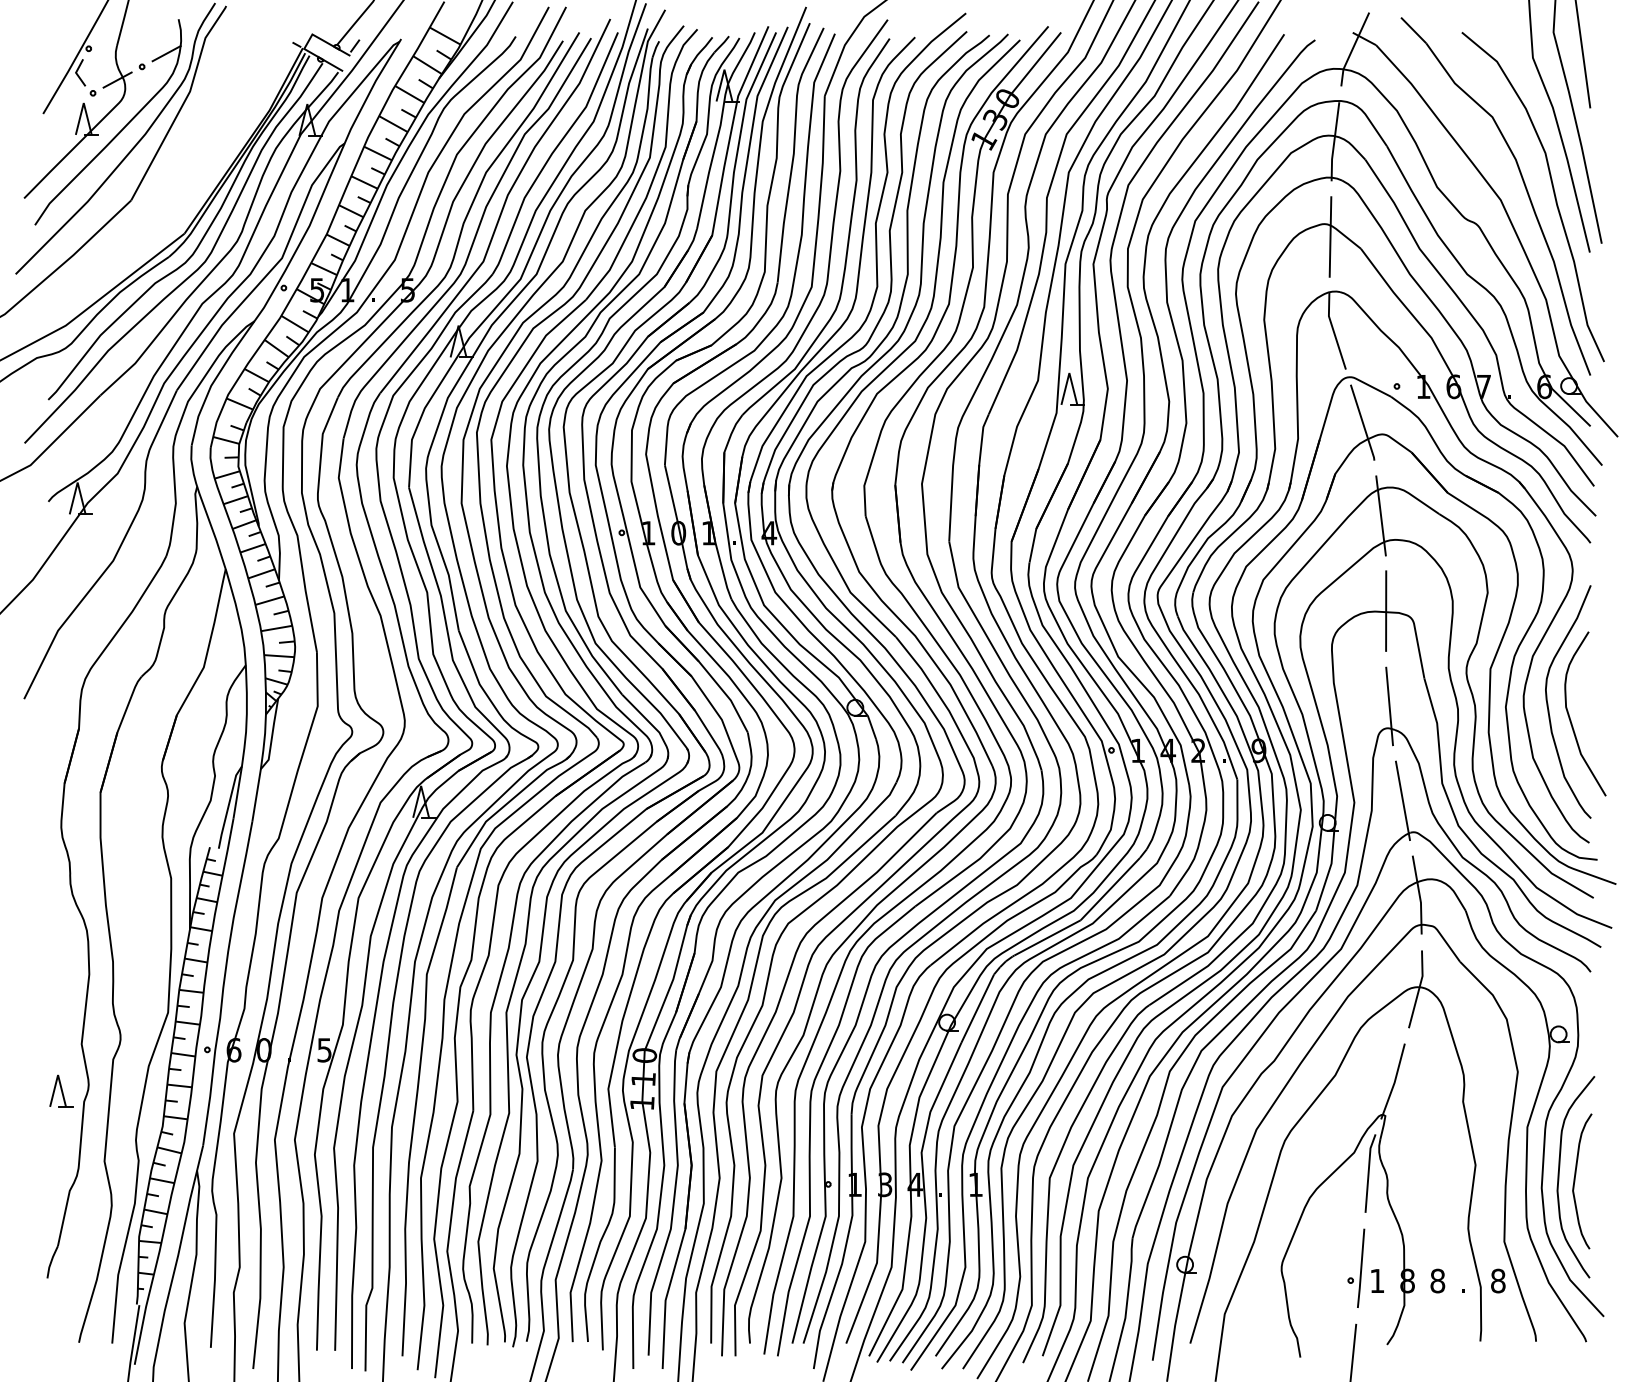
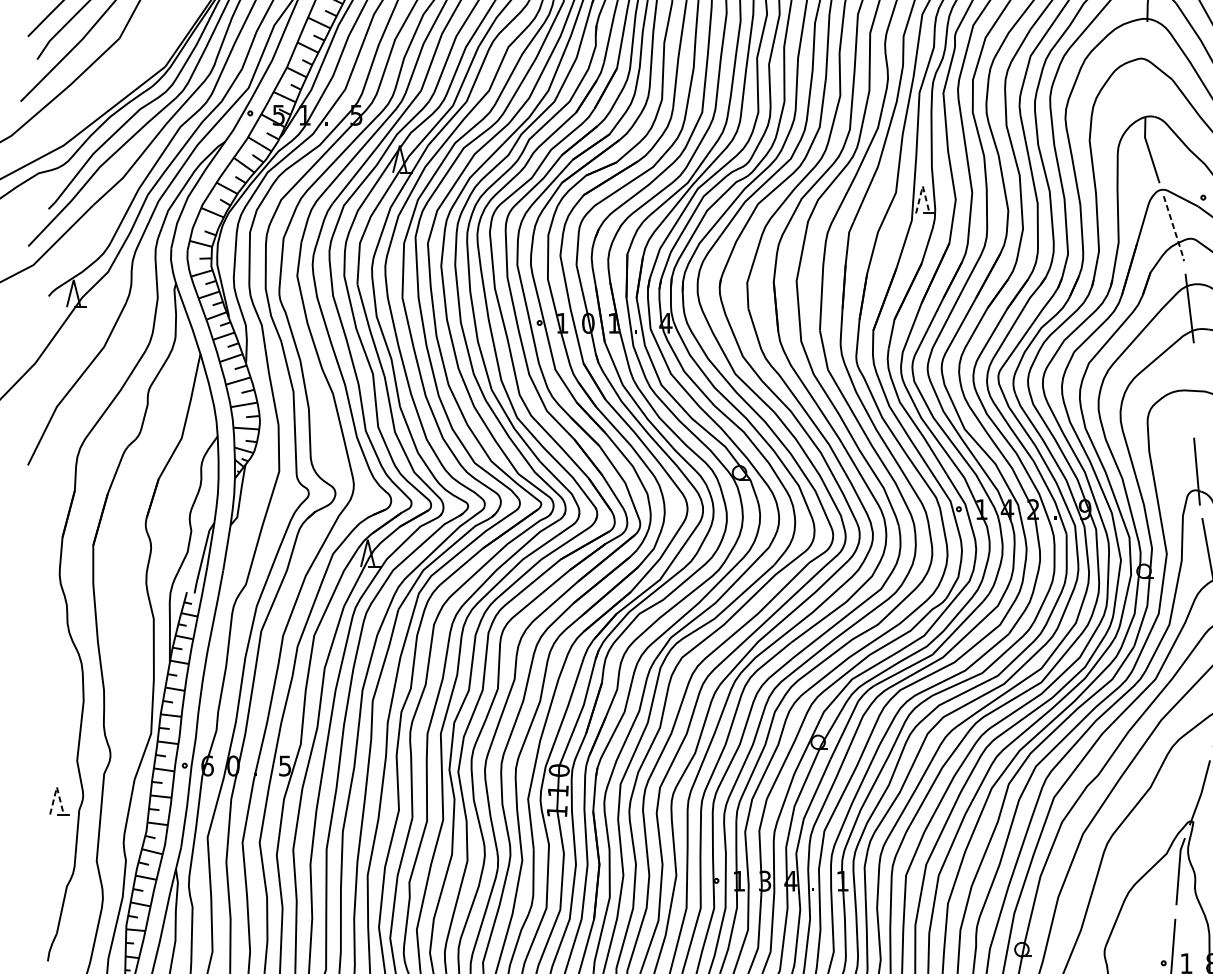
line: (1330, 236) -> (1146, 69), removed
line: (1069, 373) -> (922, 186), solid -> dashed
line: (1363, 423) -> (1174, 229), solid -> dashed
line: (1386, 610) -> (1194, 389), removed
line: (58, 1075) -> (57, 787), solid -> dashed

